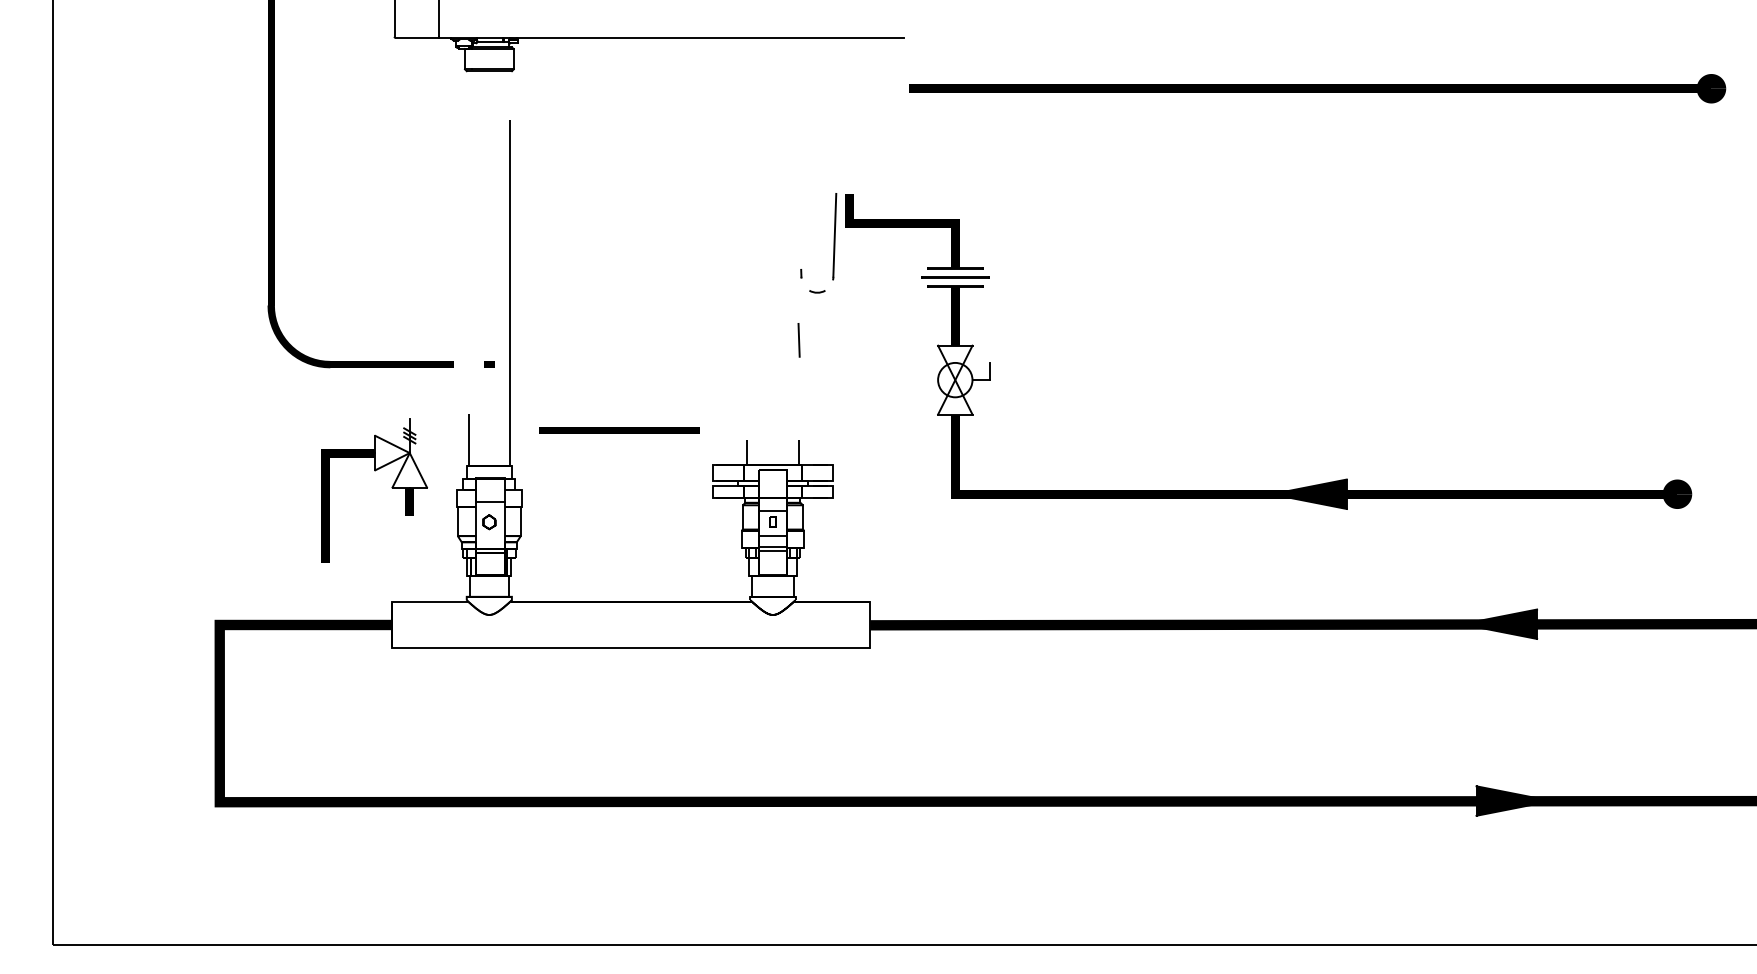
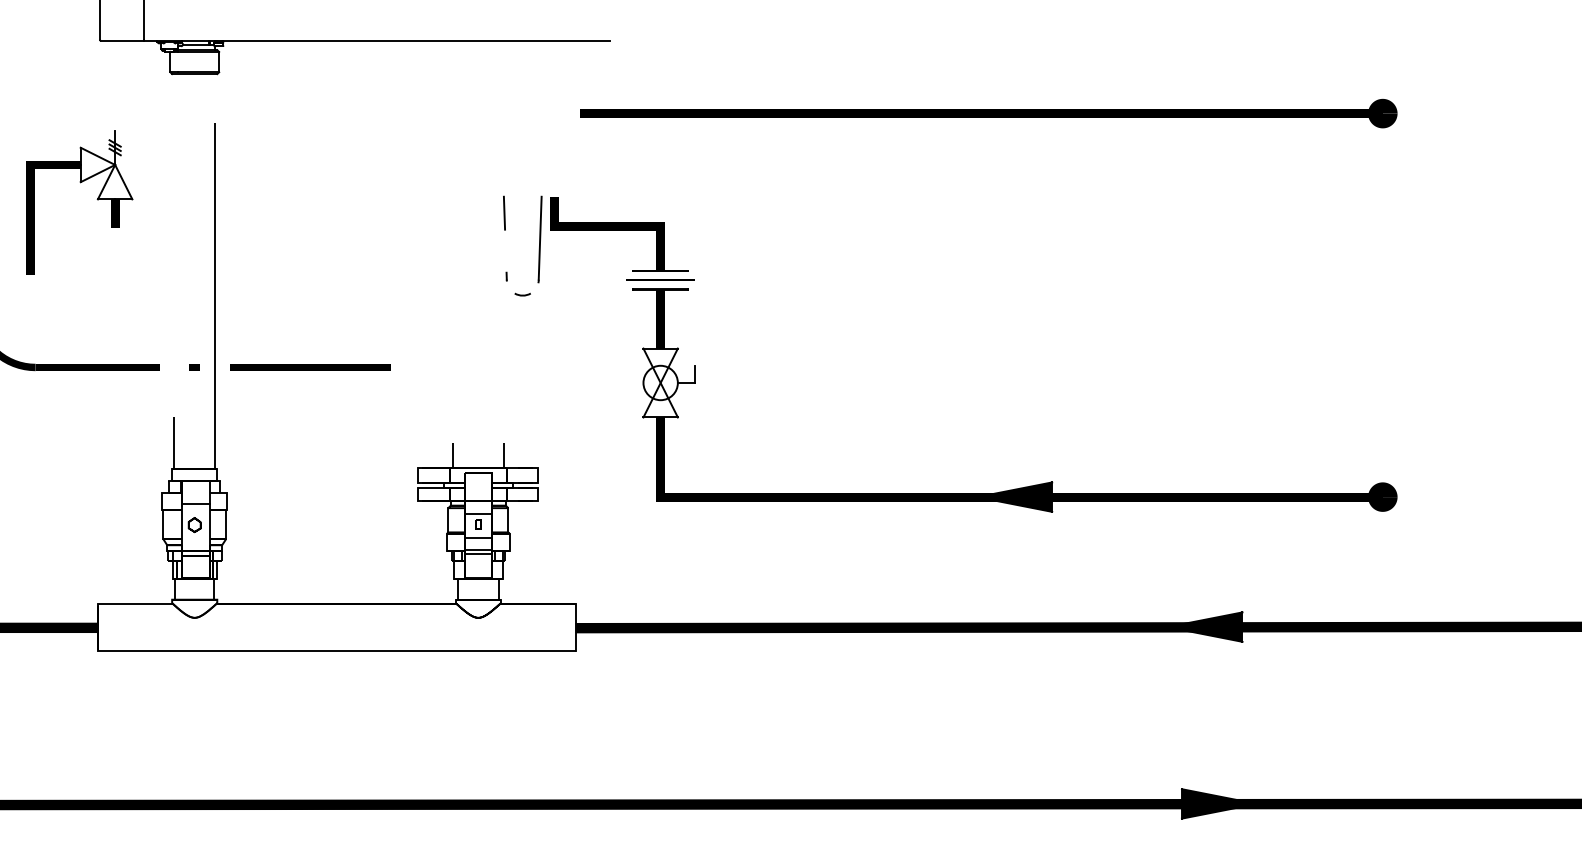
part: (1317, 88) -> (988, 113), moved
line: (798, 340) -> (503, 213), moved
line: (619, 430) -> (309, 367), moved
part: (391, 487) -> (96, 199), moved

